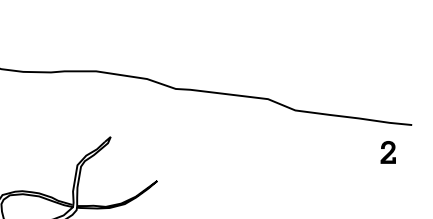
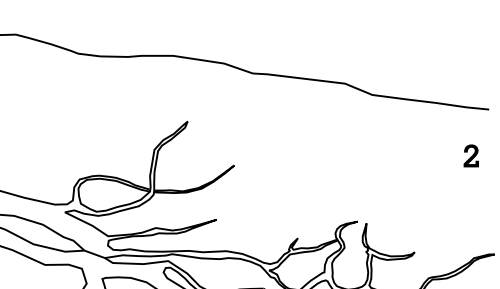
part: (387, 151) -> (470, 155), moved

